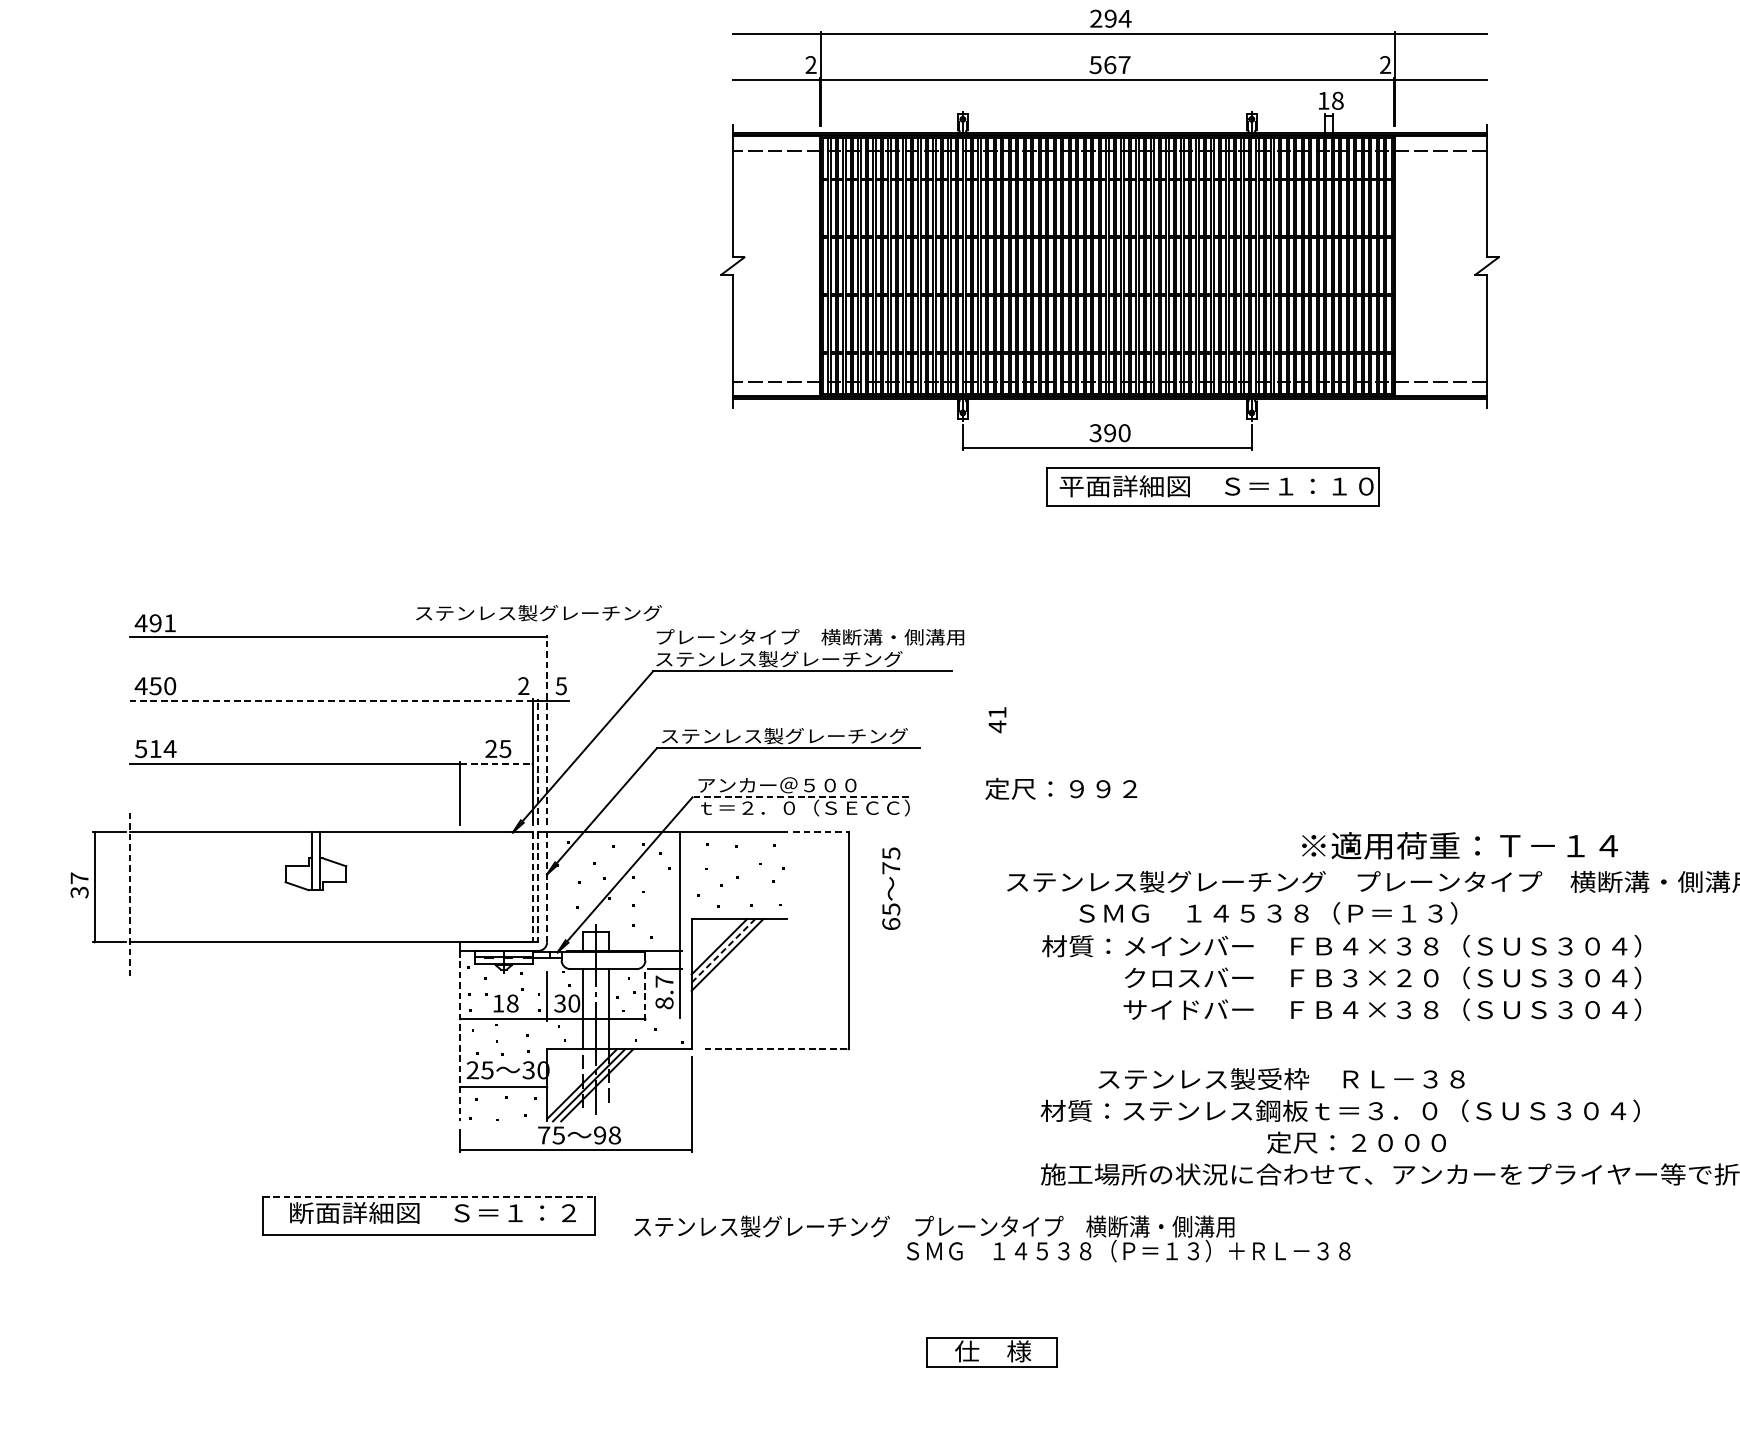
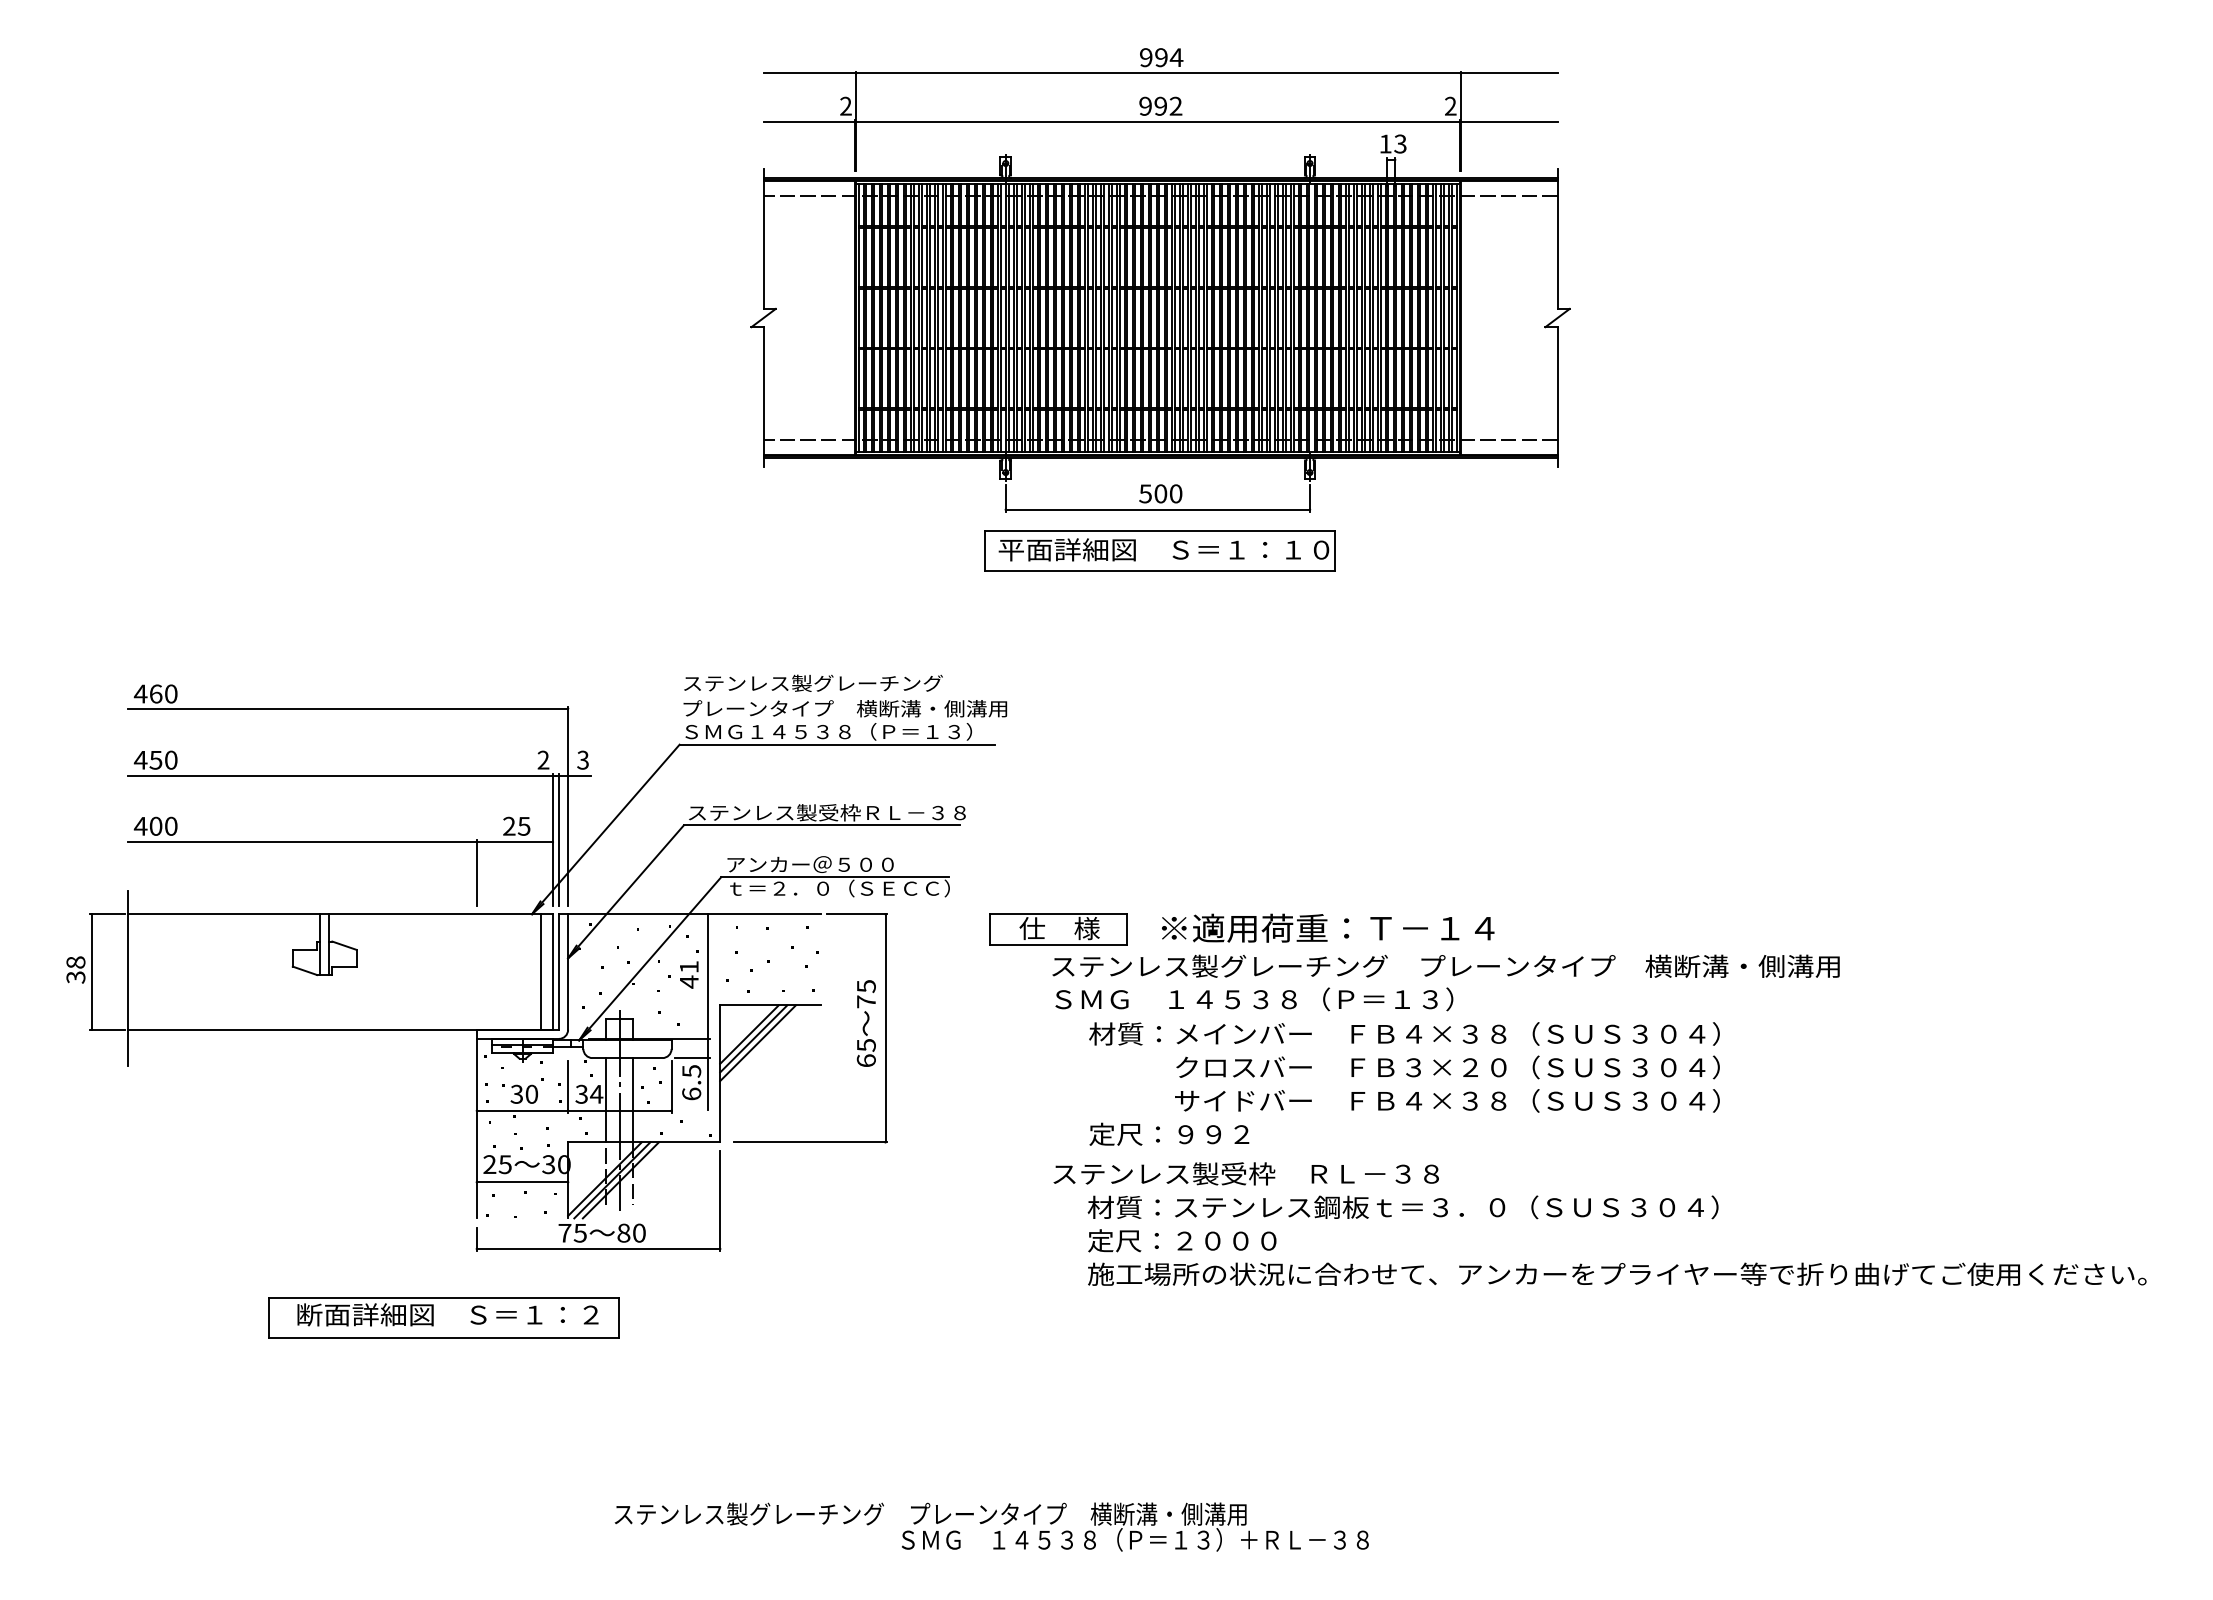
text: (1096, 18) -> (1146, 57), 294 -> 994
text: (1109, 64) -> (1160, 105), 567 -> 992
text: (1337, 100) -> (1400, 143), 18 -> 13
text: (1103, 432) -> (1153, 493), 390 -> 500
part: (1212, 486) -> (1159, 550), moved
text: (538, 612) -> (813, 682), moved
text: (162, 622) -> (163, 693), 491 -> 460
text: (793, 658) -> (827, 731), ステンレス製グレーチング -> ＳＭＧ１４５３８（Ｐ＝１３）
text: (560, 685) -> (582, 759), 5 -> 3
line: (331, 700) -> (341, 775), dashed -> solid
text: (997, 719) -> (689, 974), moved
line: (547, 730) -> (568, 806), dashed -> solid
text: (855, 735) -> (892, 812), ステンレス製グレーチング -> ステンレス製受枠ＲＬ－３８
text: (155, 748) -> (155, 825), 514 -> 400
line: (538, 761) -> (558, 839), dashed -> solid
line: (497, 764) -> (515, 842), dashed -> solid
text: (1061, 788) -> (1169, 1133), moved
line: (801, 797) -> (835, 877), dashed -> solid
line: (822, 832) -> (857, 914), dashed -> solid
text: (1460, 845) -> (1328, 927), moved
text: (79, 878) -> (75, 962), 37 -> 38
line: (520, 886) -> (540, 971), added
line: (532, 887) -> (552, 972), dashed -> solid
line: (538, 887) -> (558, 972), dashed -> solid
line: (547, 887) -> (568, 972), dashed -> solid
text: (890, 888) -> (865, 1023), moved
line: (129, 892) -> (128, 977), dashed -> solid
text: (1268, 913) -> (1254, 999), moved
line: (724, 950) -> (754, 1038), dashed -> solid
text: (664, 992) -> (691, 1082), 8.7 -> 6.5
line: (645, 996) -> (671, 1086), dashed -> solid
text: (505, 1002) -> (524, 1093), 18 -> 30
text: (574, 1002) -> (596, 1093), 30 -> 34
line: (460, 1035) -> (476, 1128), dashed -> solid
line: (777, 1049) -> (810, 1142), dashed -> solid
text: (1280, 1078) -> (1245, 1173), moved
text: (607, 1134) -> (631, 1232), 98 -> 80
text: (1356, 1142) -> (1182, 1240), moved
line: (428, 1197) -> (443, 1298), dashed -> solid
text: (992, 1238) -> (991, 1526), moved
part: (992, 1352) -> (1058, 929), moved

